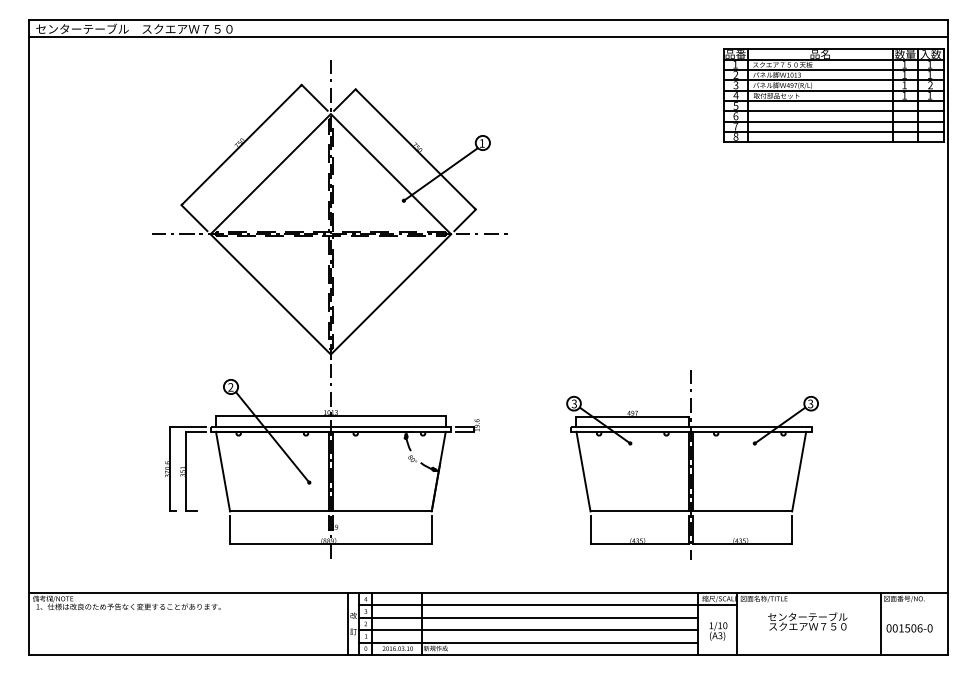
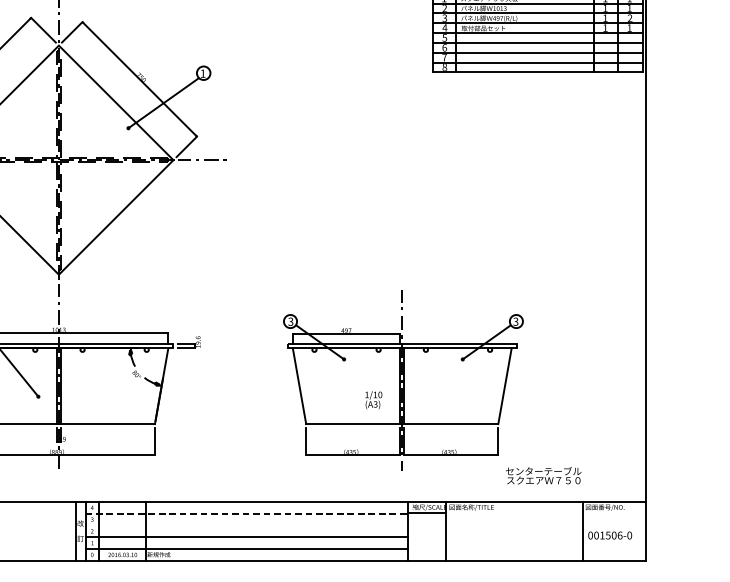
line: (528, 605) -> (247, 513), solid -> dashed
line: (527, 617) -> (246, 525), removed
text: (807, 621) -> (543, 475), moved
text: (718, 631) -> (373, 400), moved

